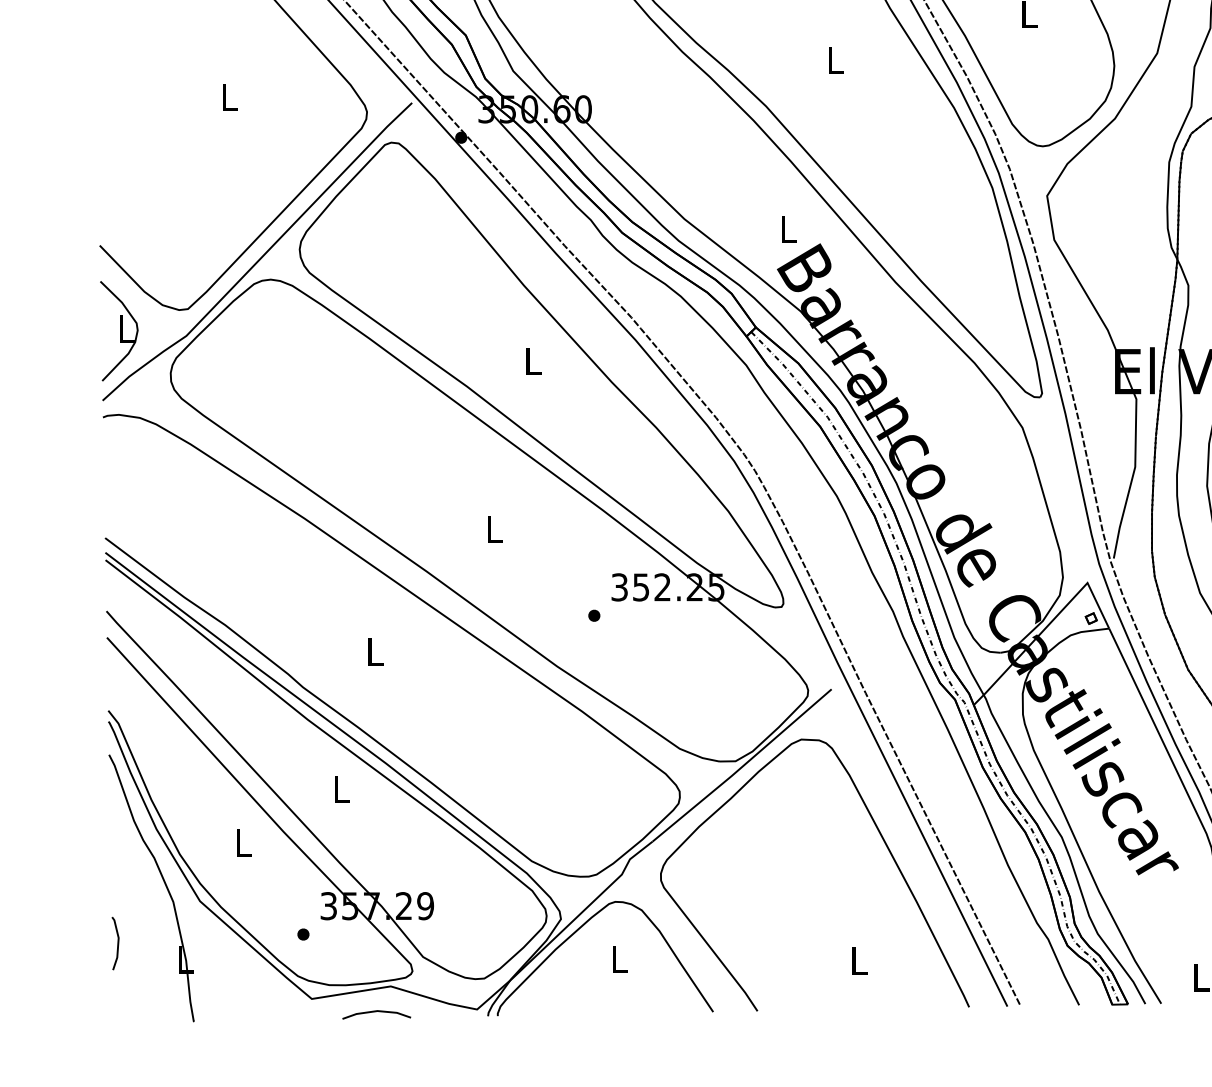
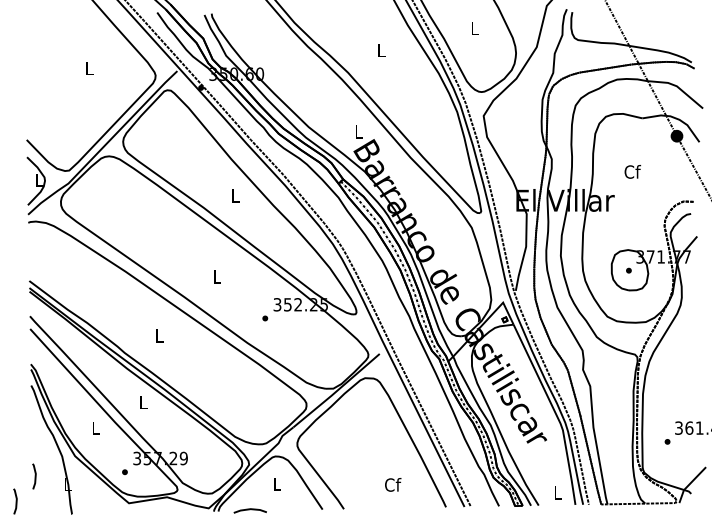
text: (860, 959) -> (393, 484), L -> Cf
line: (76, 995) -> (15, 501), added
line: (375, 1013) -> (249, 510), moved

